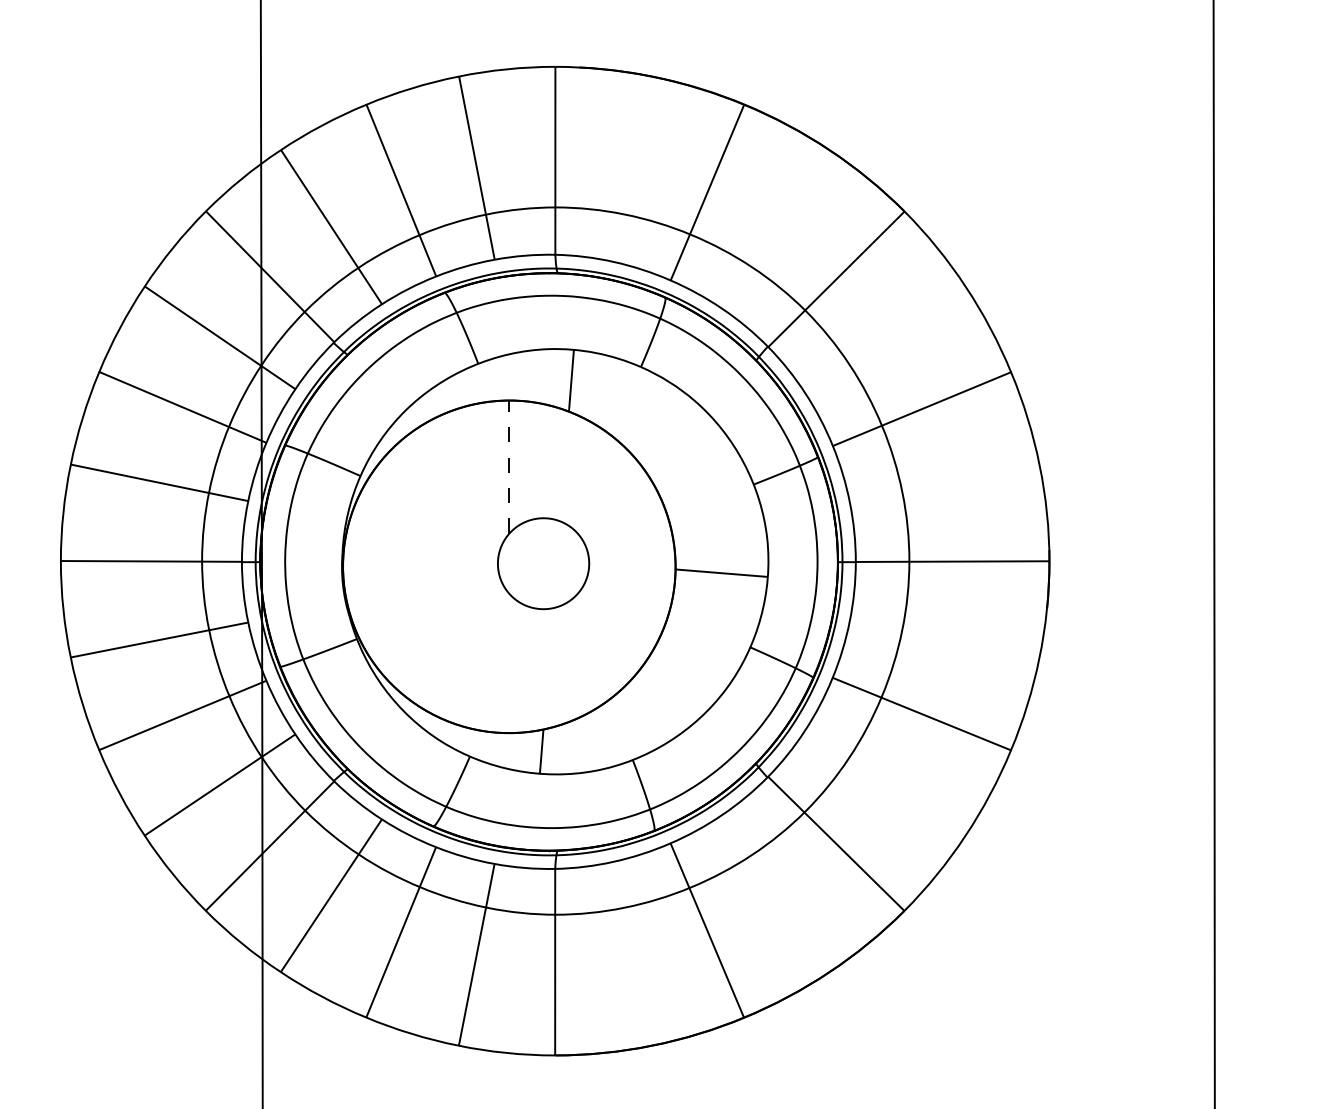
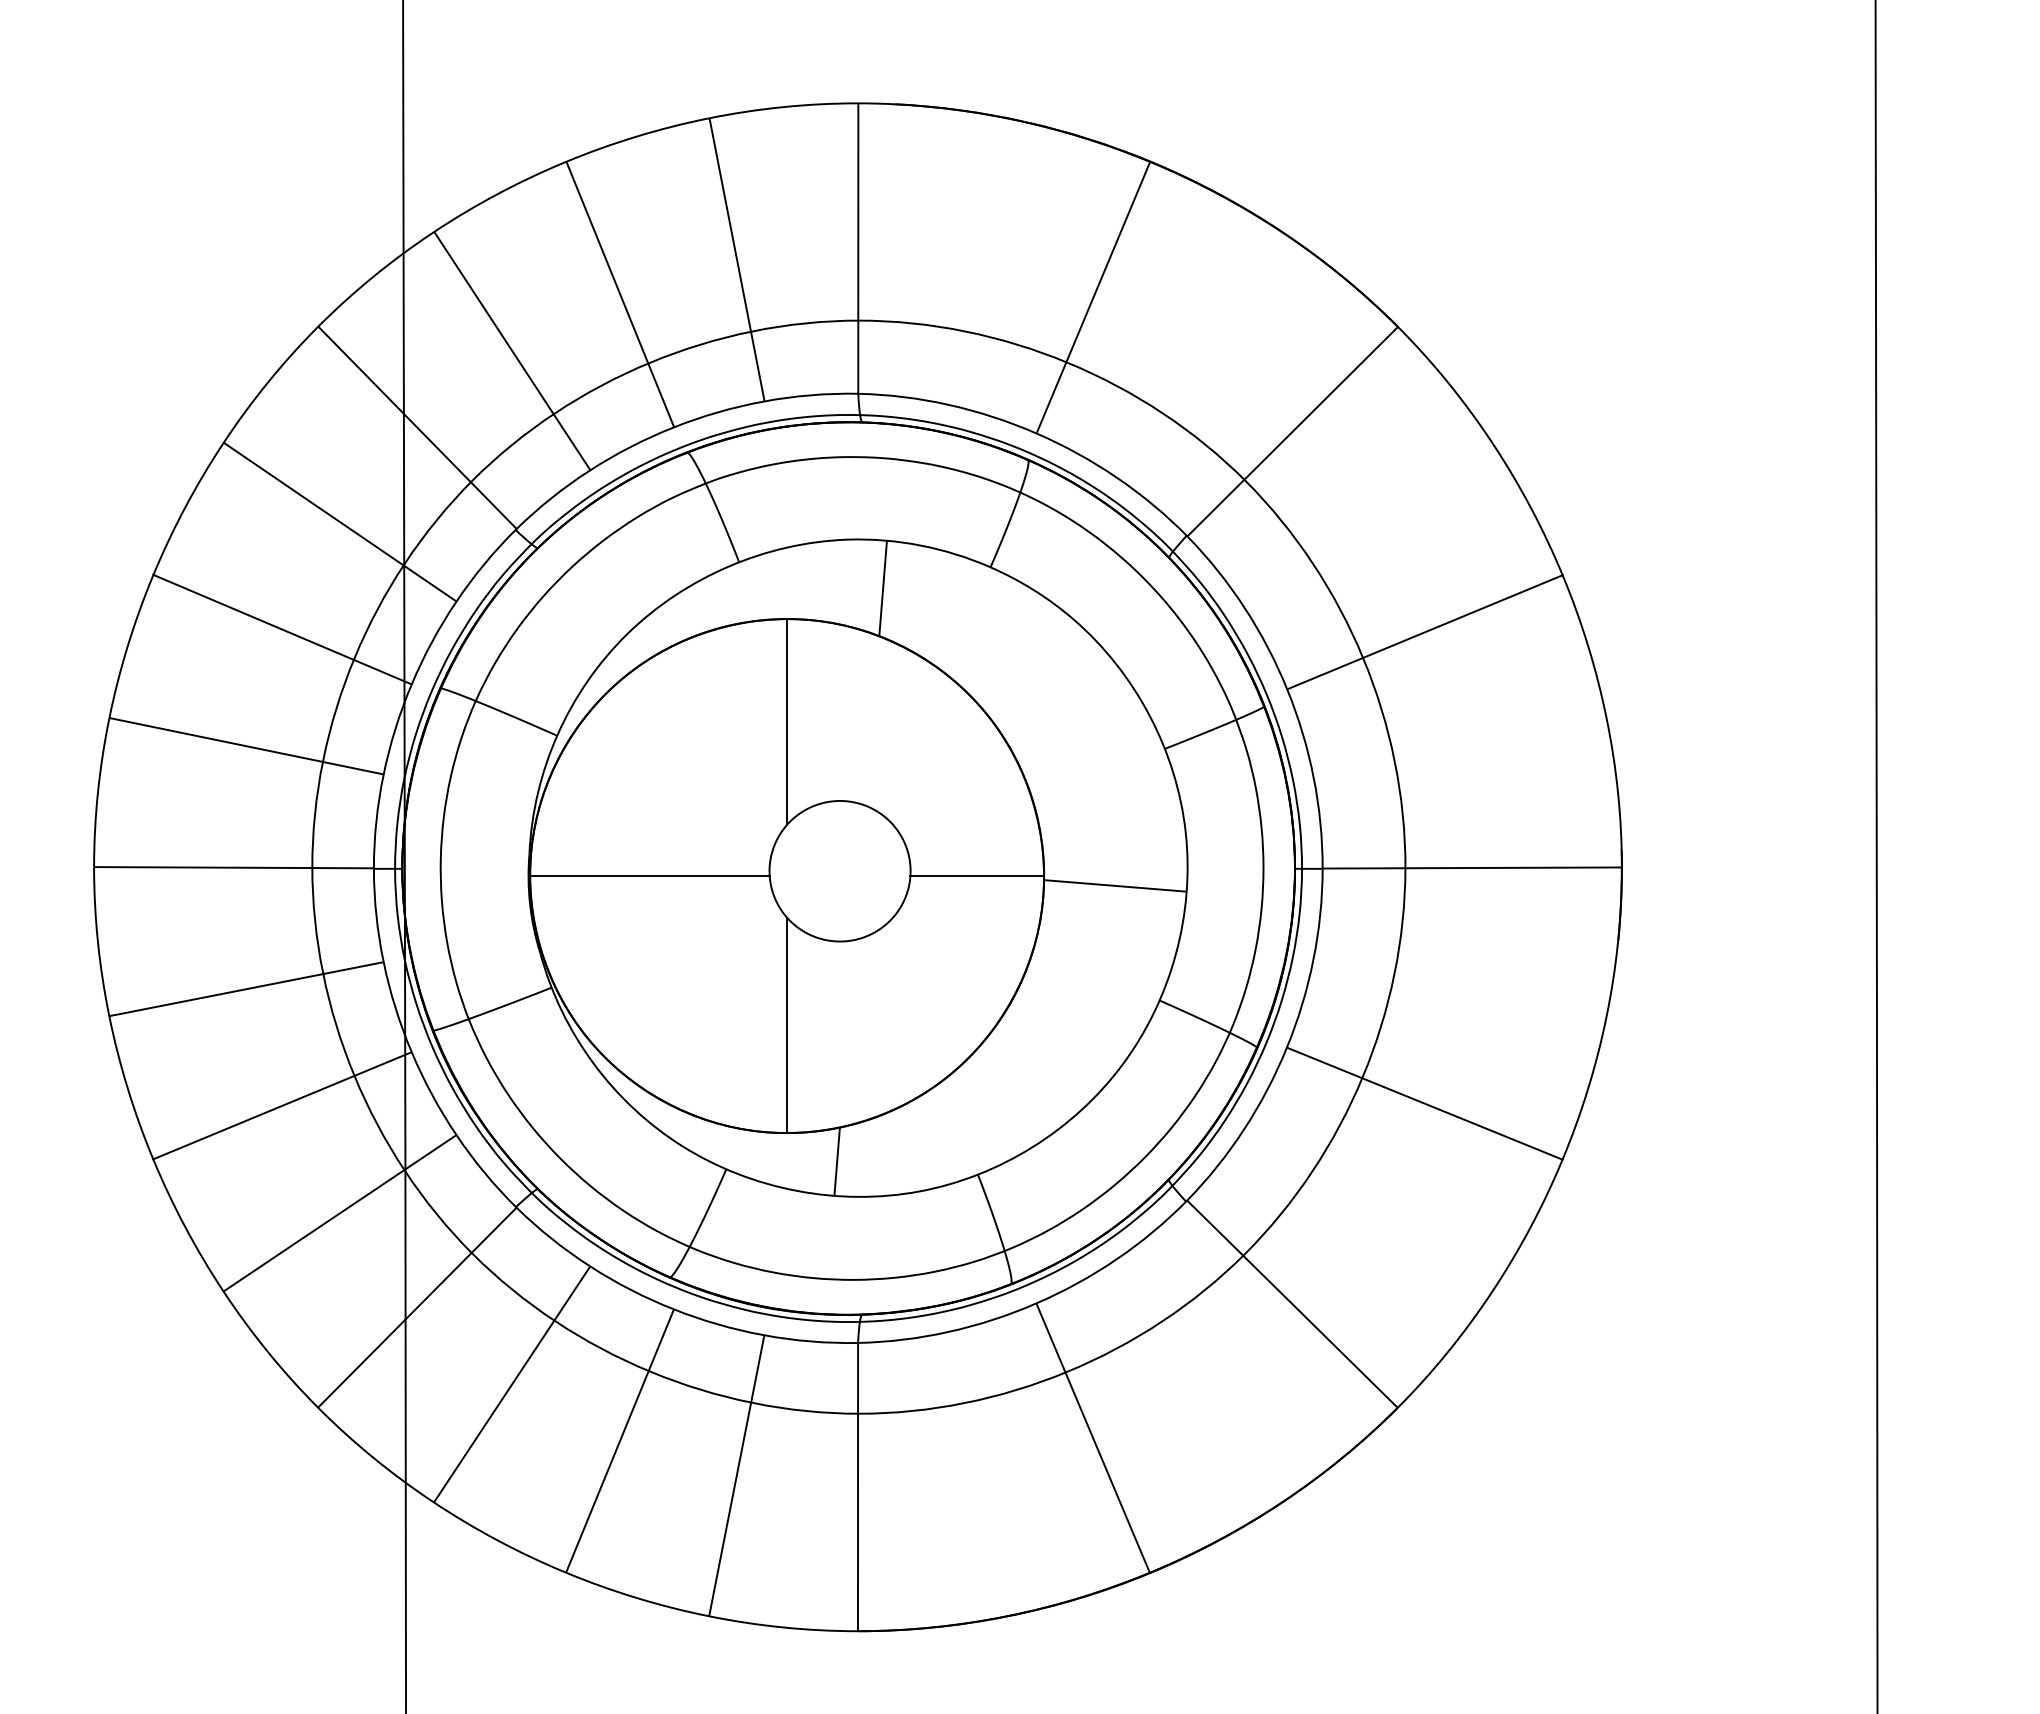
line: (509, 467) -> (787, 722), dashed -> solid
line: (420, 566) -> (649, 875), added
line: (632, 566) -> (977, 875), added
line: (509, 663) -> (787, 1025), added

